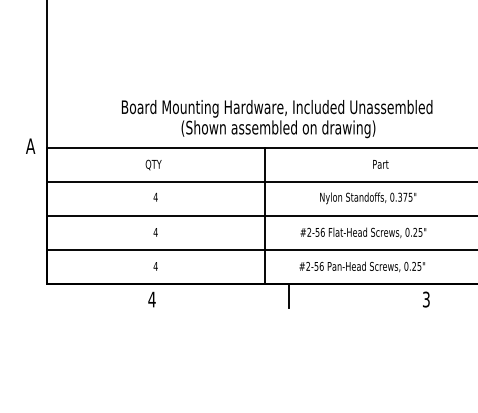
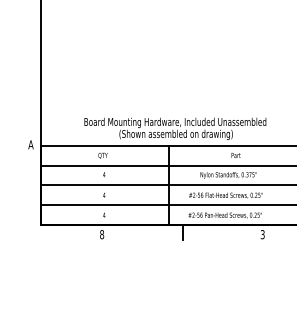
text: (151, 299) -> (101, 234), 4 -> 8

